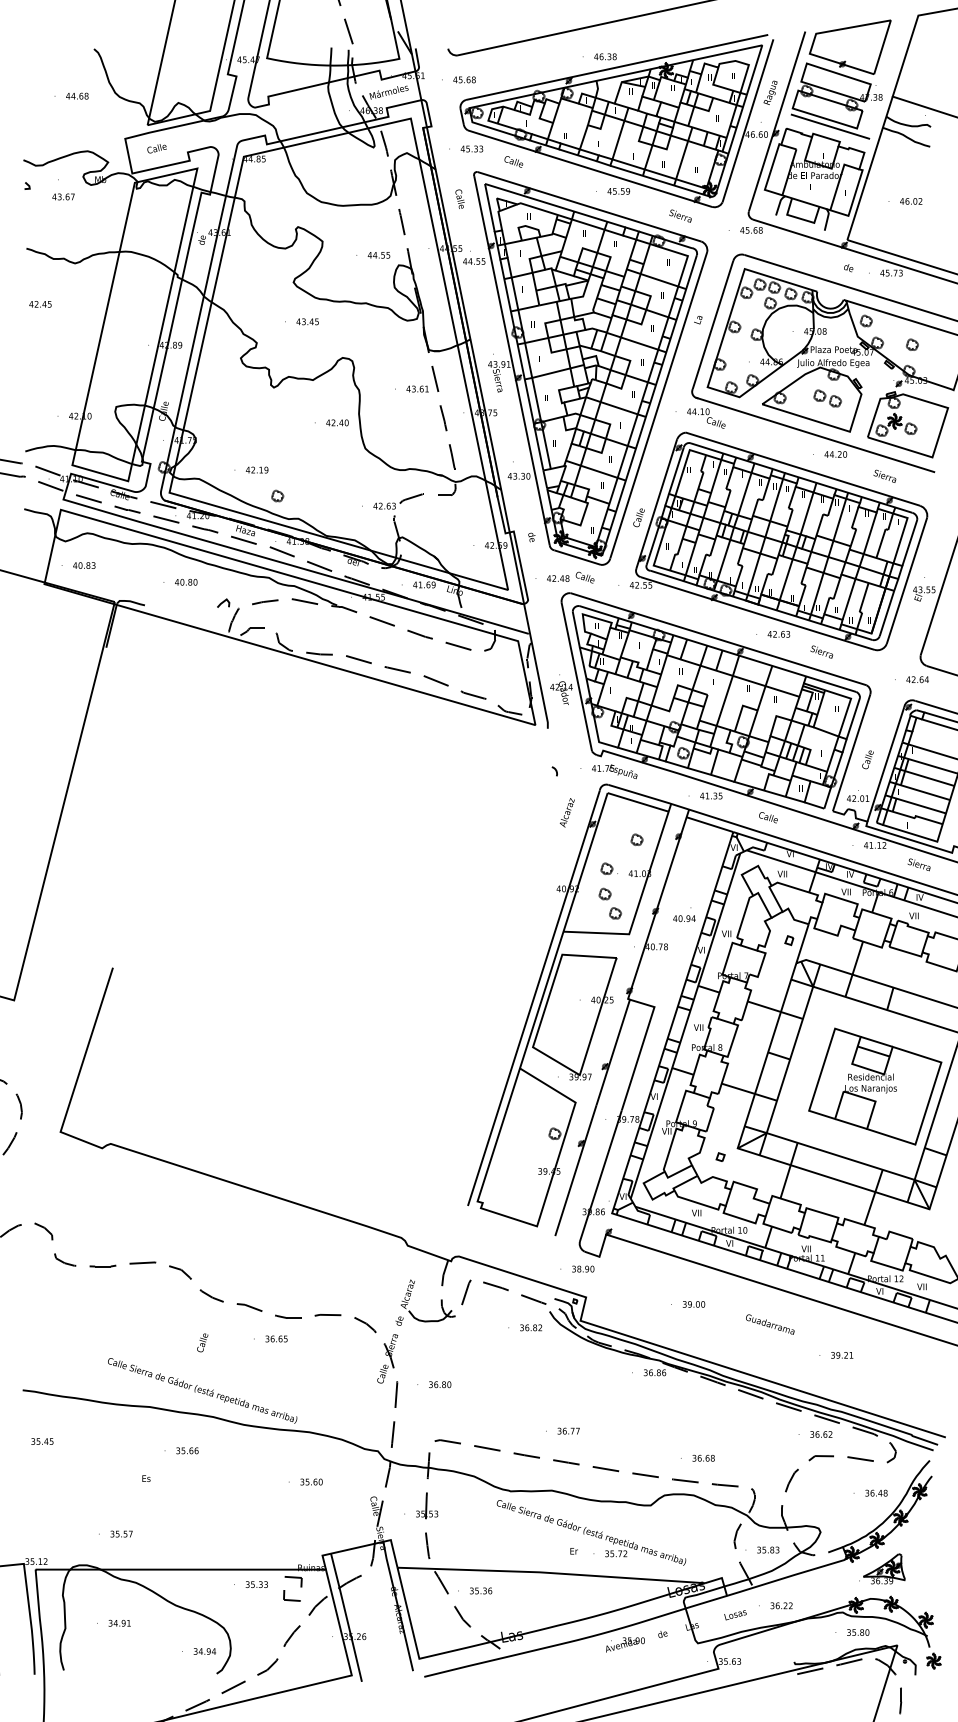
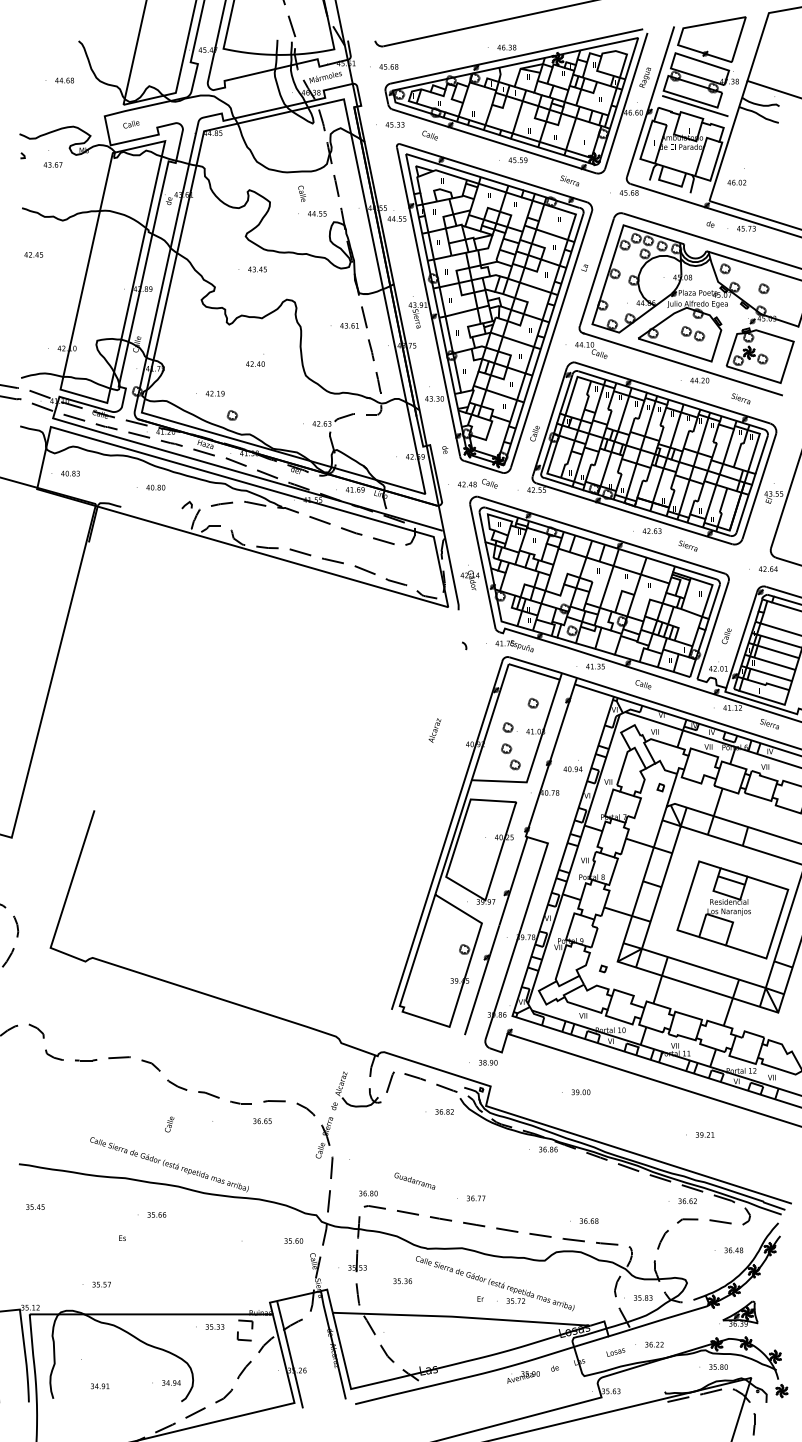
text: (459, 198) -> (301, 193), moved
text: (910, 201) -> (736, 182), moved
text: (337, 422) -> (255, 363), moved
text: (566, 812) -> (434, 730), moved
text: (769, 1323) -> (414, 1180), moved
text: (276, 1339) -> (262, 1121), moved
text: (440, 1384) -> (368, 1193), moved
text: (311, 1481) -> (293, 1240), moved
text: (480, 1591) -> (402, 1281), moved
text: (120, 1623) -> (100, 1386), moved

